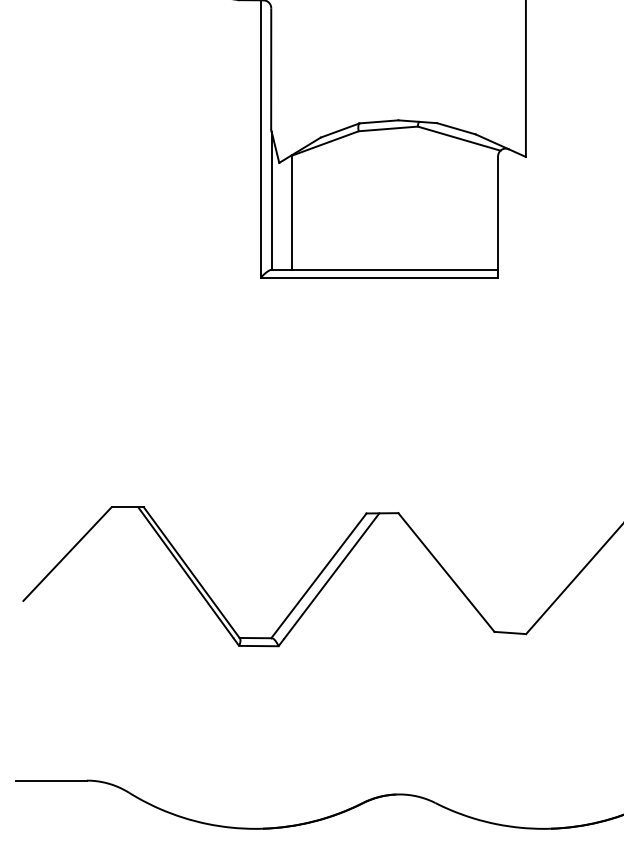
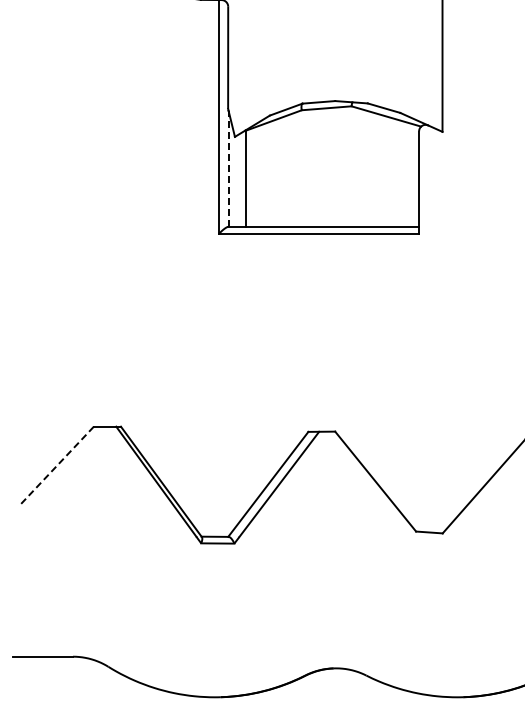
line: (271, 200) -> (228, 168), solid -> dashed
line: (67, 554) -> (56, 466), solid -> dashed

